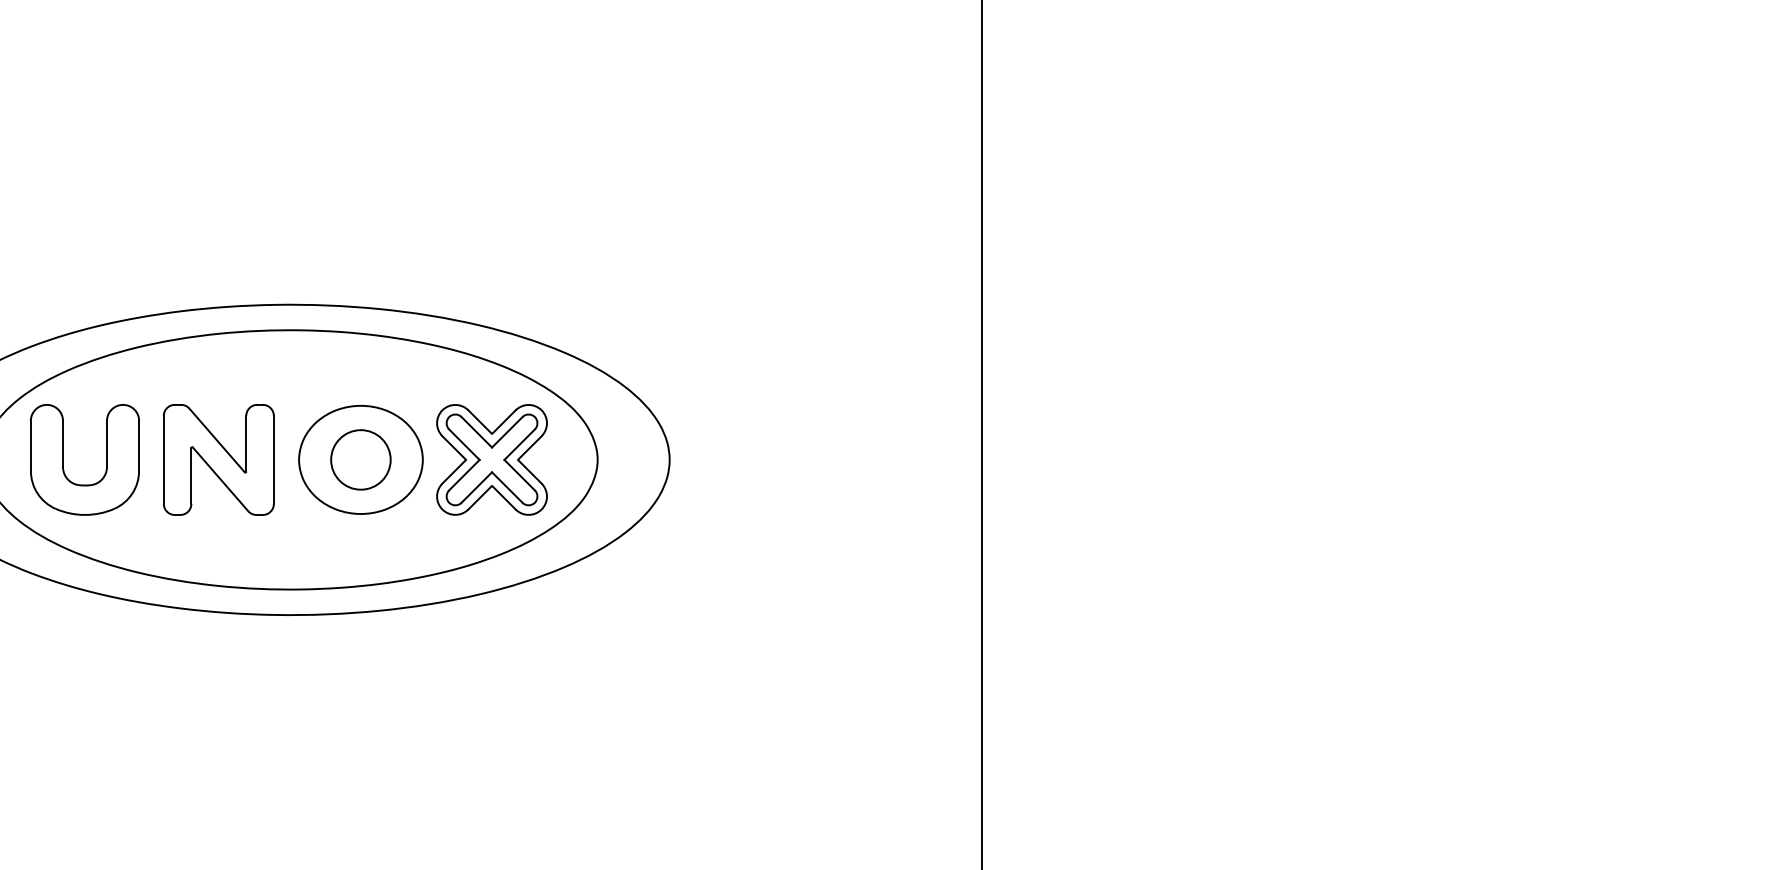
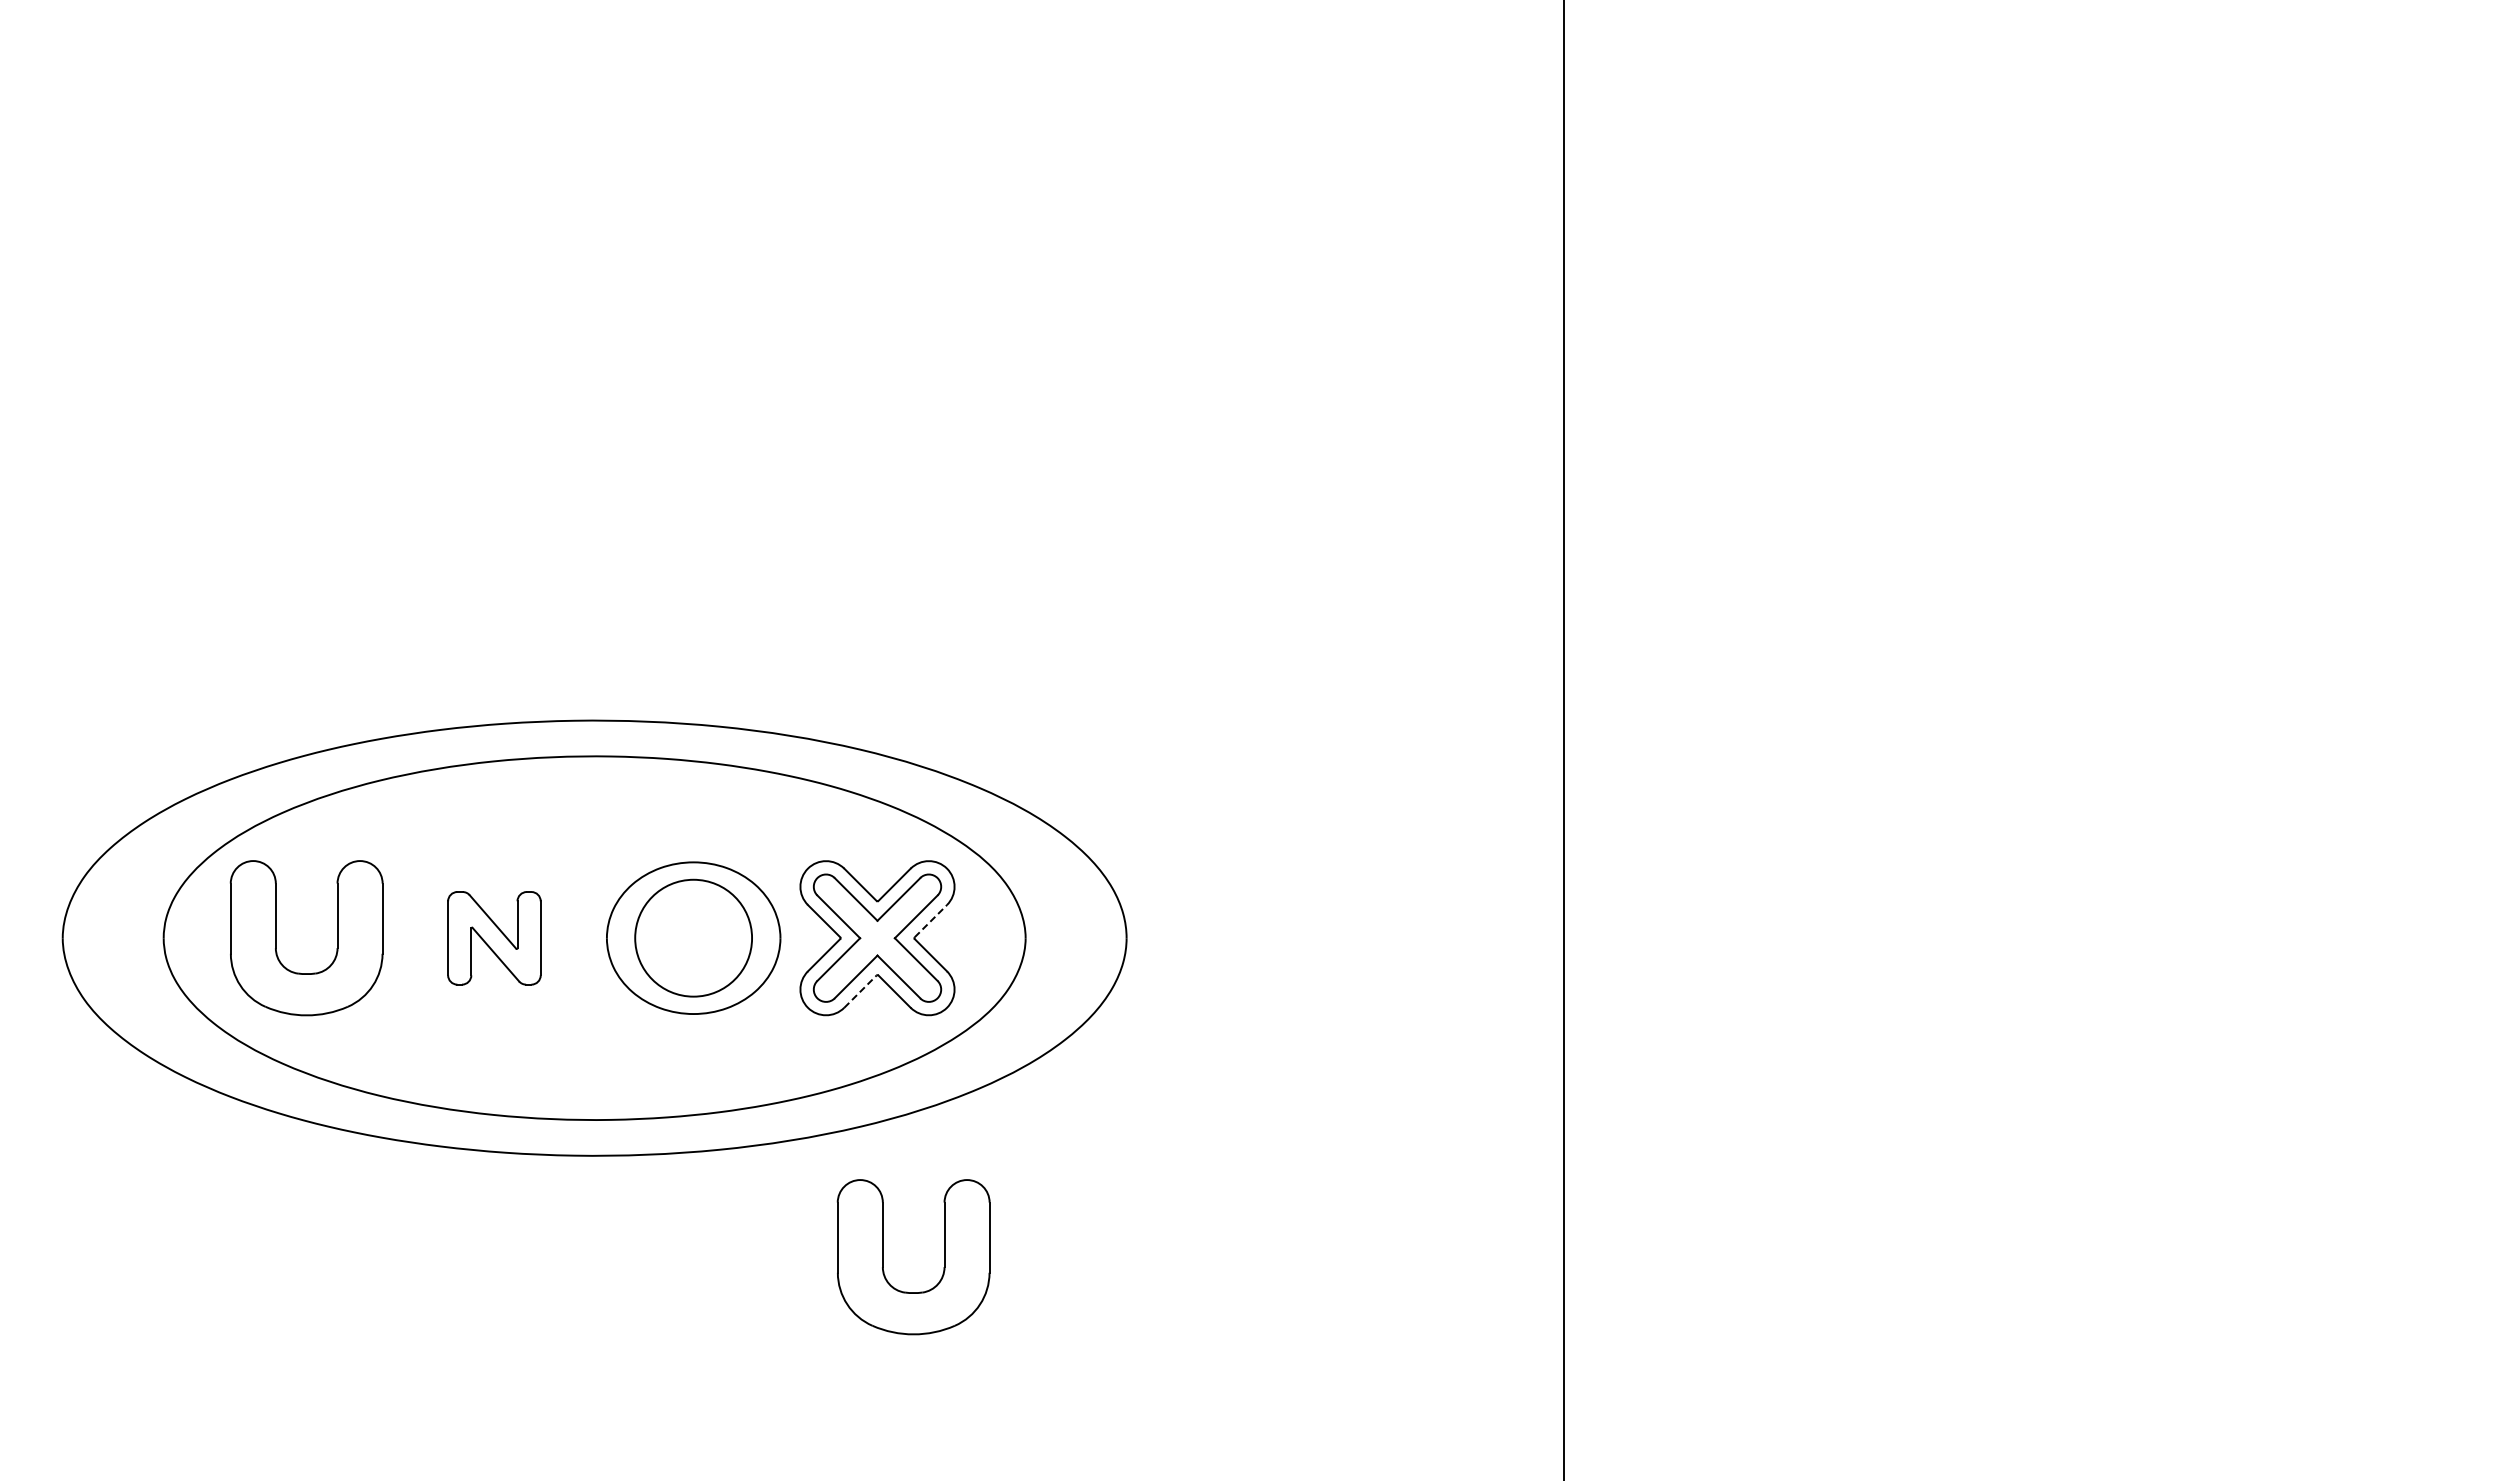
line: (529, 448) -> (930, 921), solid -> dashed
circle: (360, 459) -> (693, 937), size x1.4
part: (218, 460) -> (494, 938), size x0.6
line: (479, 497) -> (860, 991), solid -> dashed
part: (496, 687) -> (883, 1257), added

